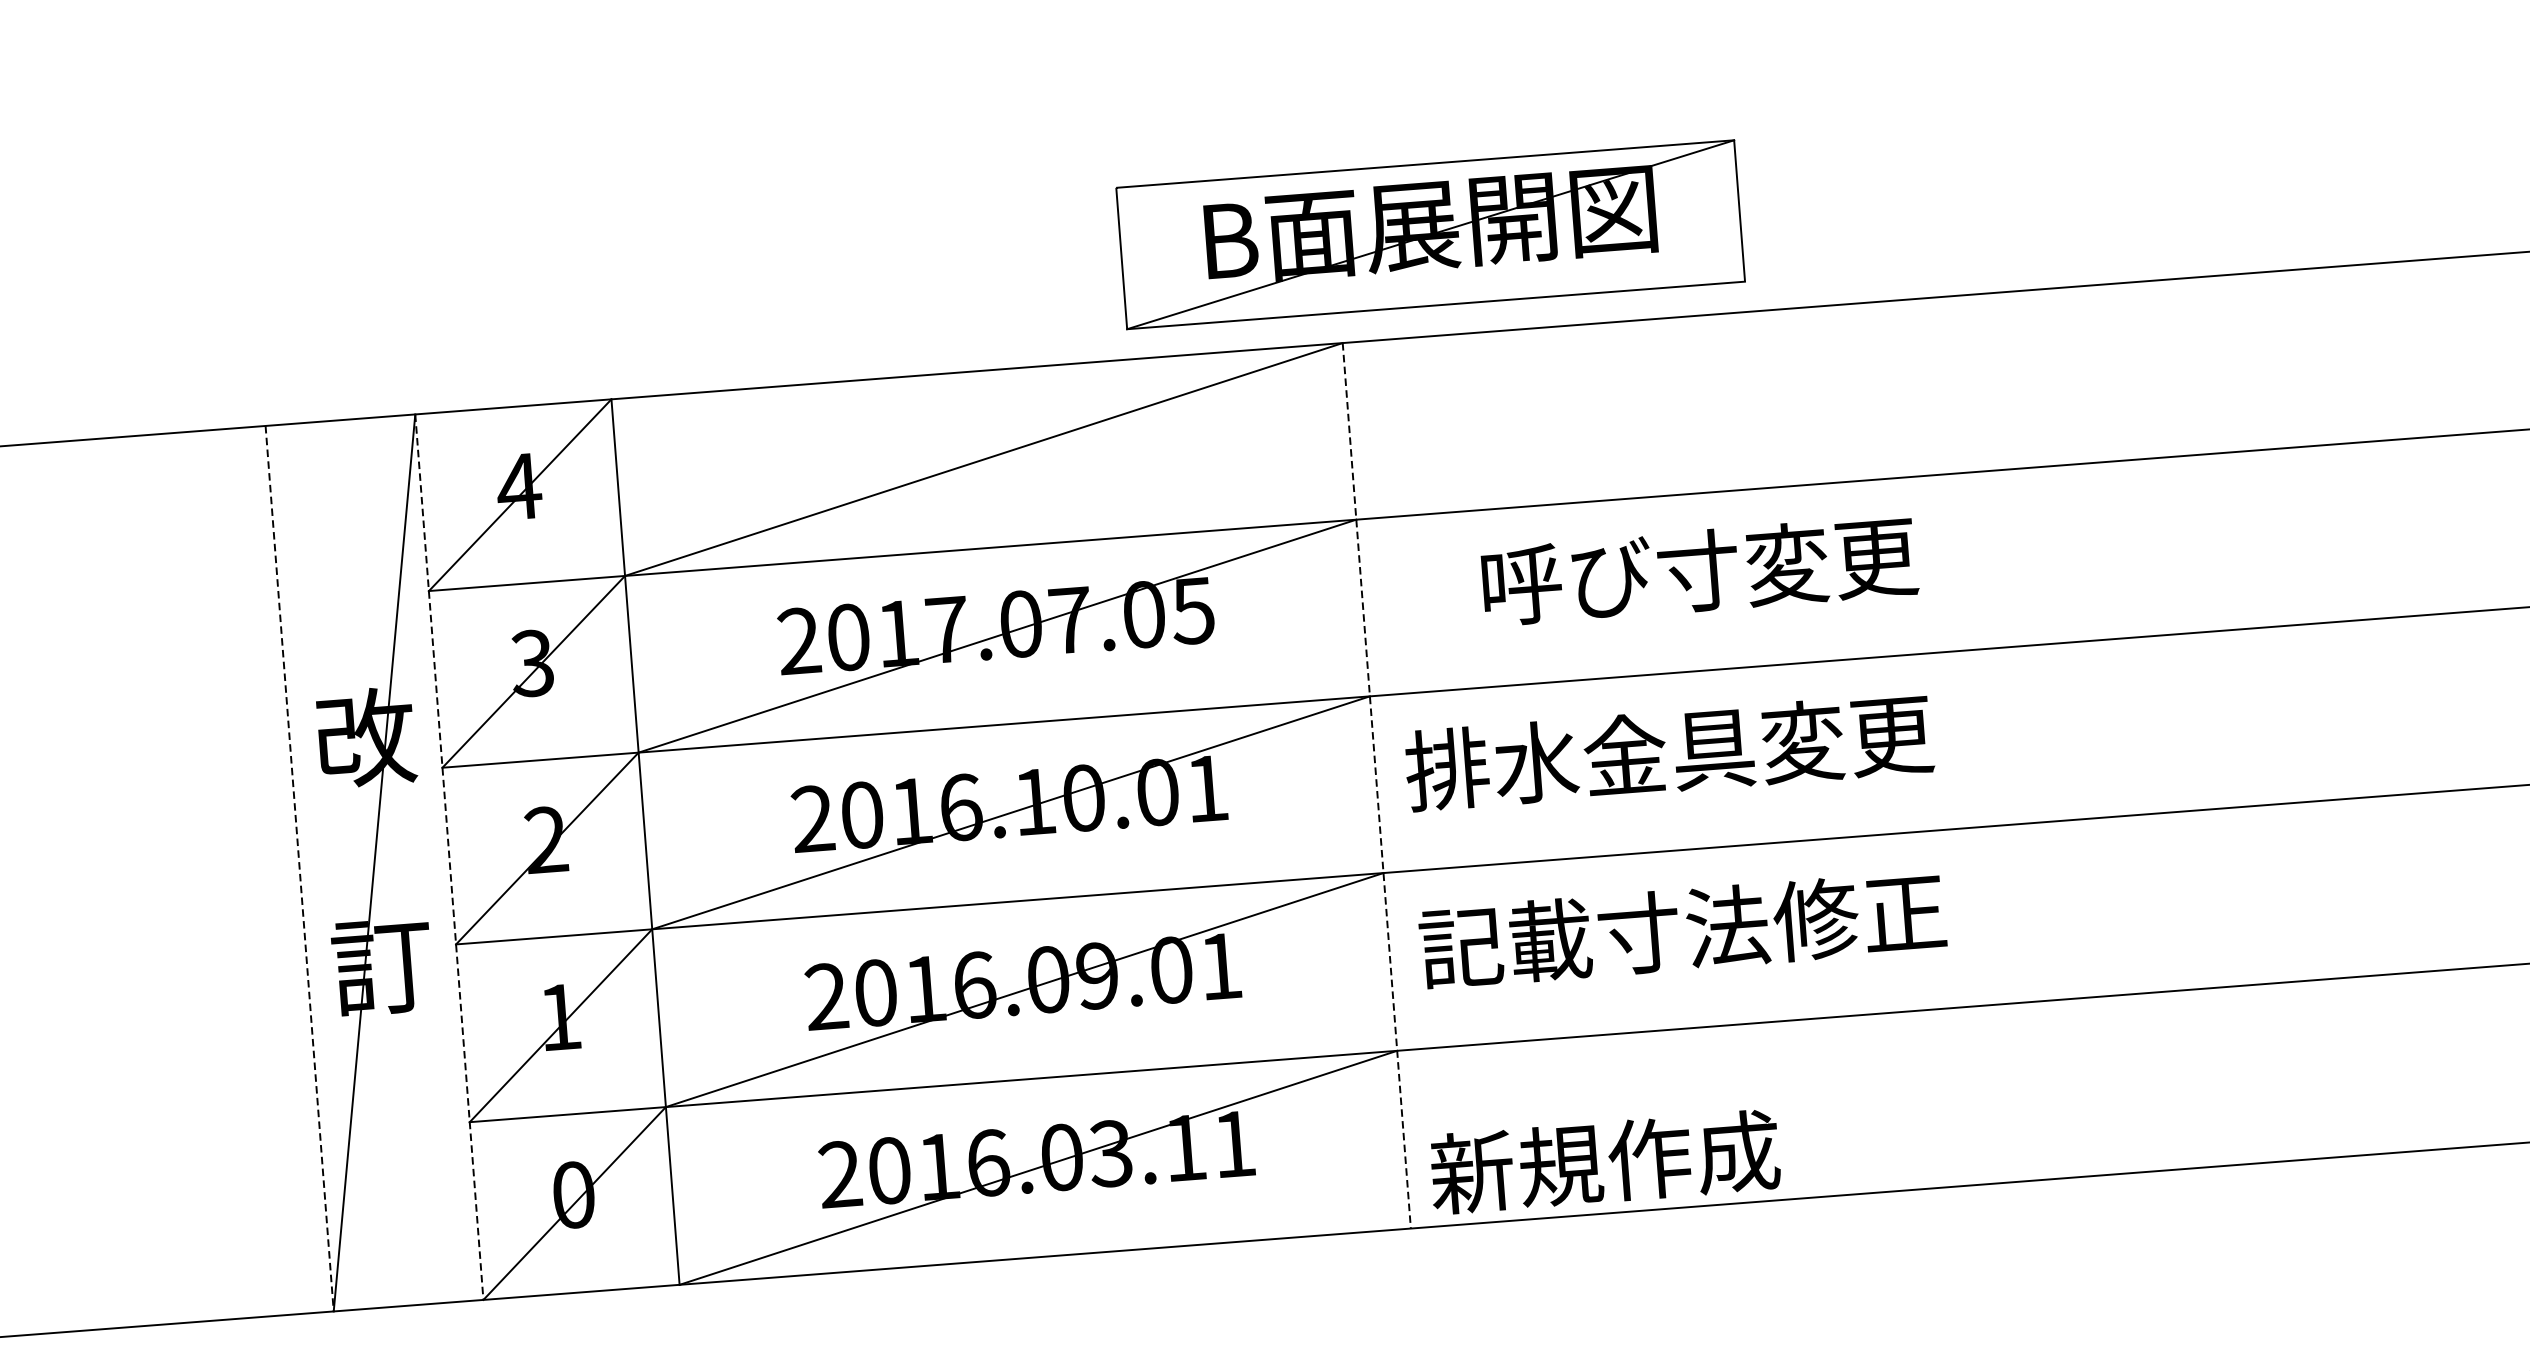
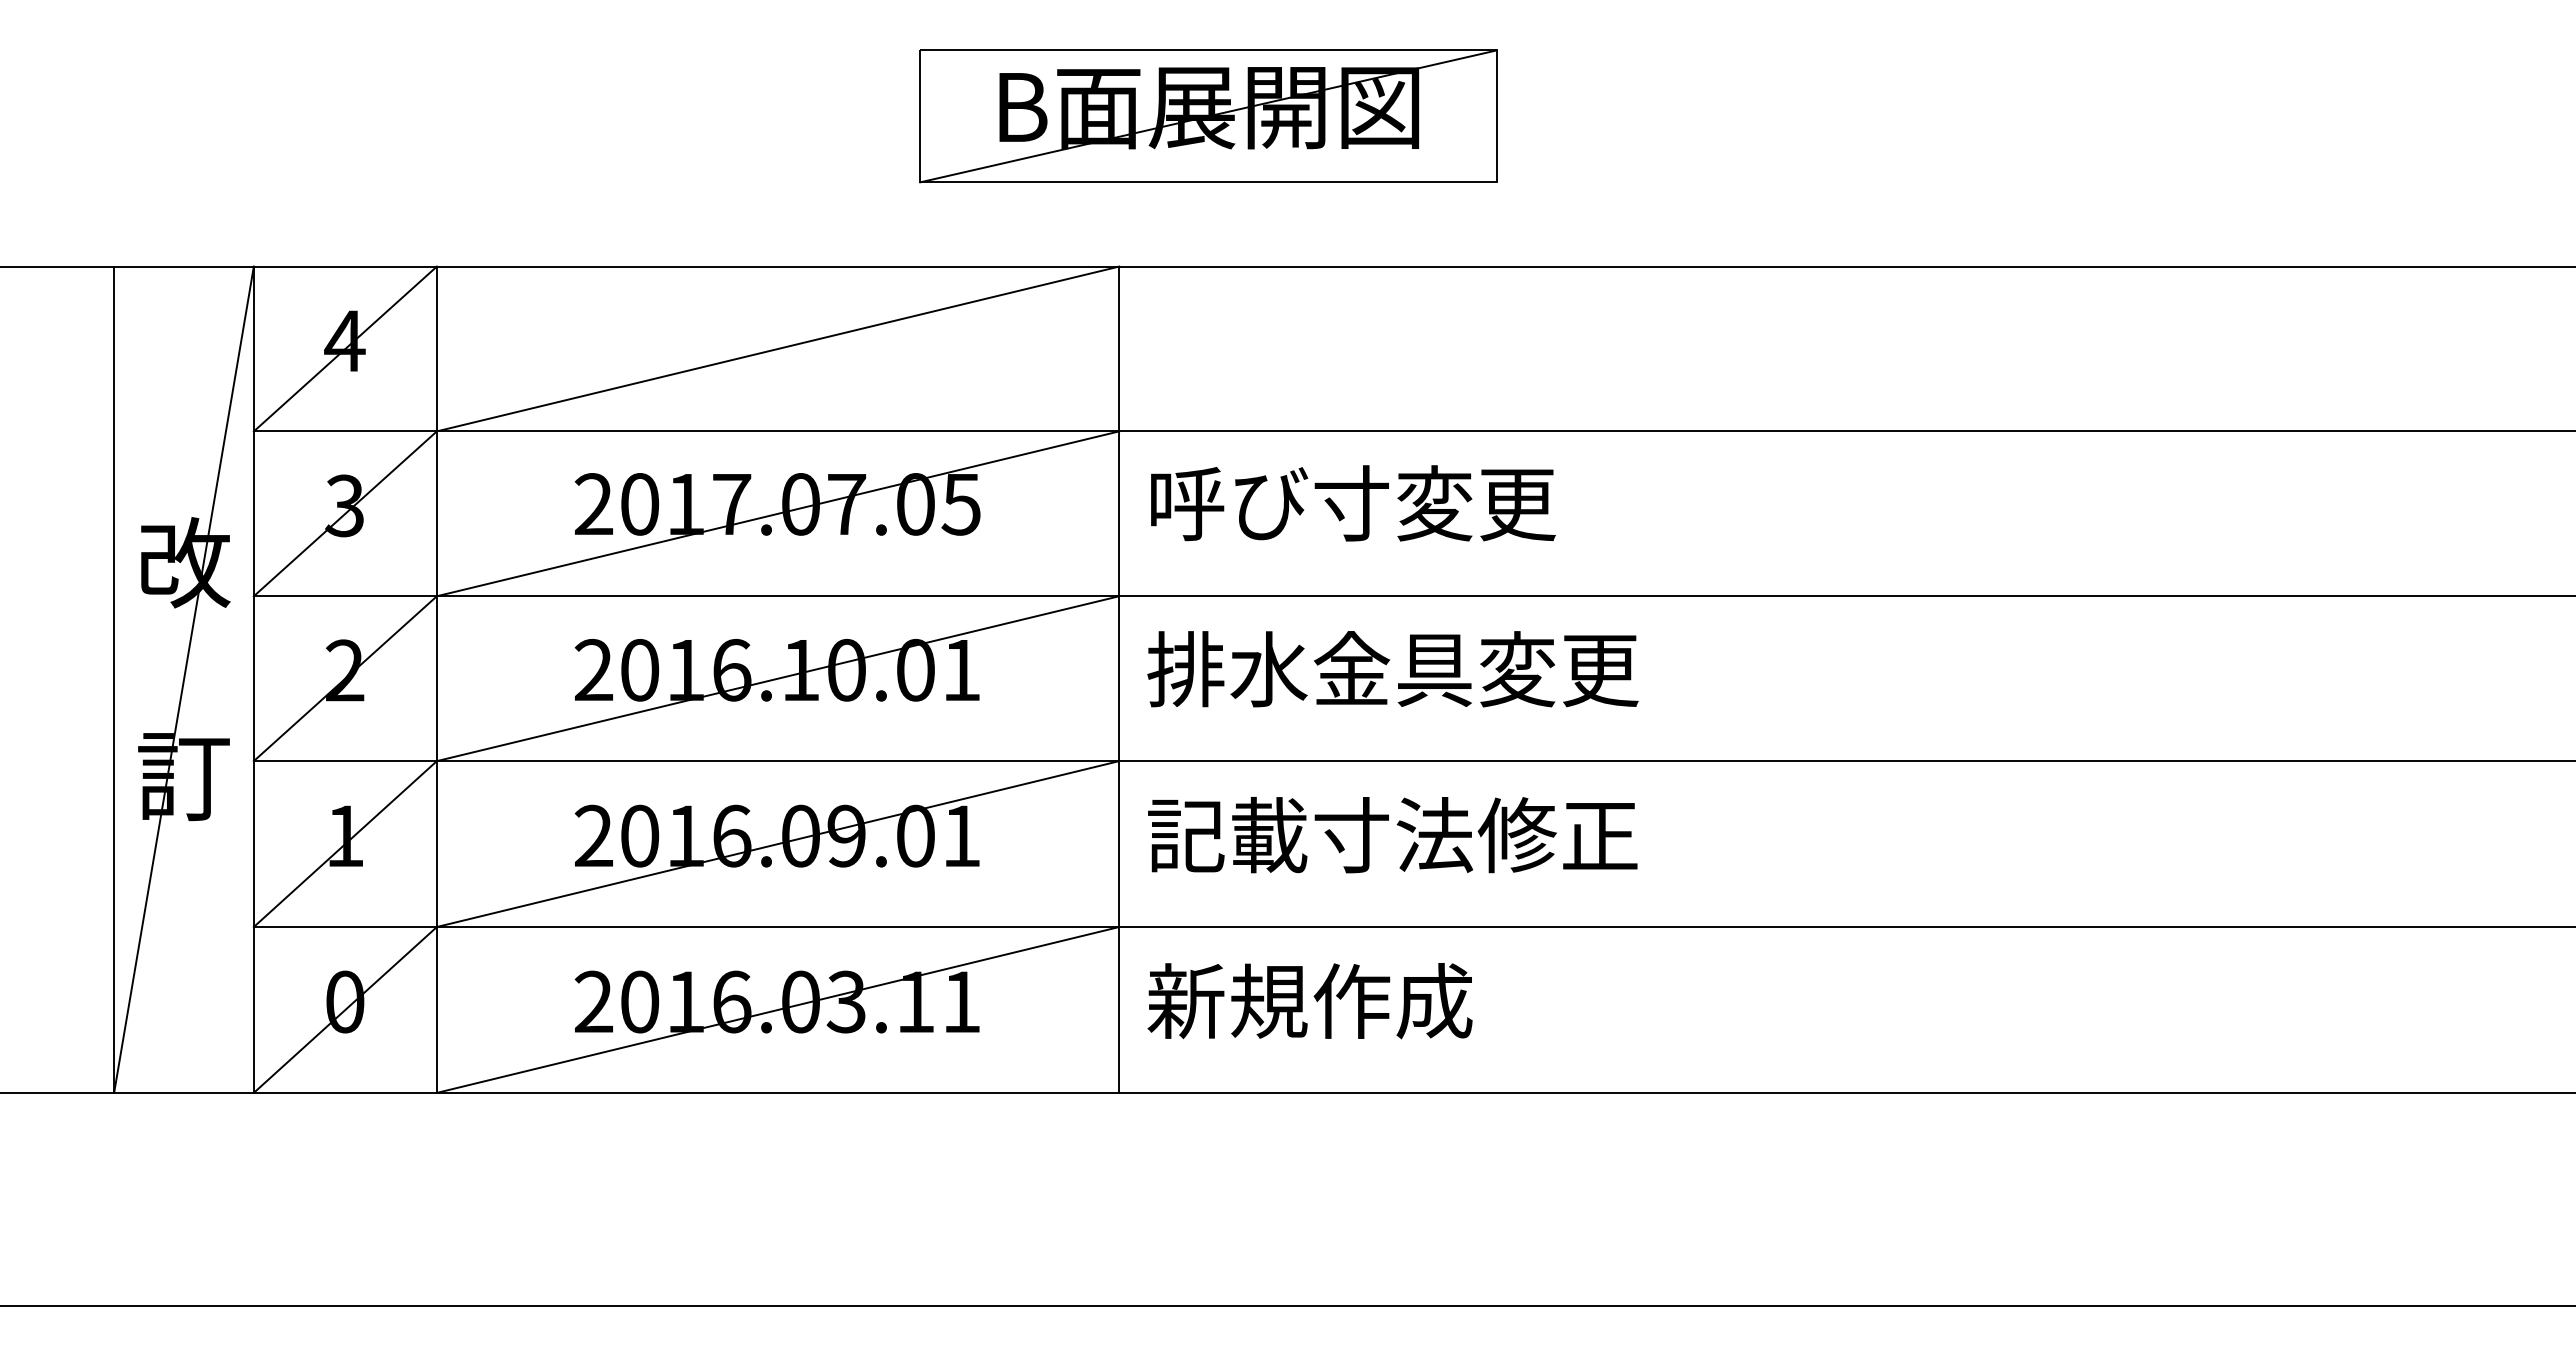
part: (1430, 234) -> (1208, 116), moved
text: (1700, 570) -> (1353, 503), moved
line: (1377, 786) -> (1119, 680), dashed -> solid
line: (449, 858) -> (253, 680), dashed -> solid
line: (300, 869) -> (114, 680), dashed -> solid
text: (1604, 1162) -> (1309, 1001), moved

